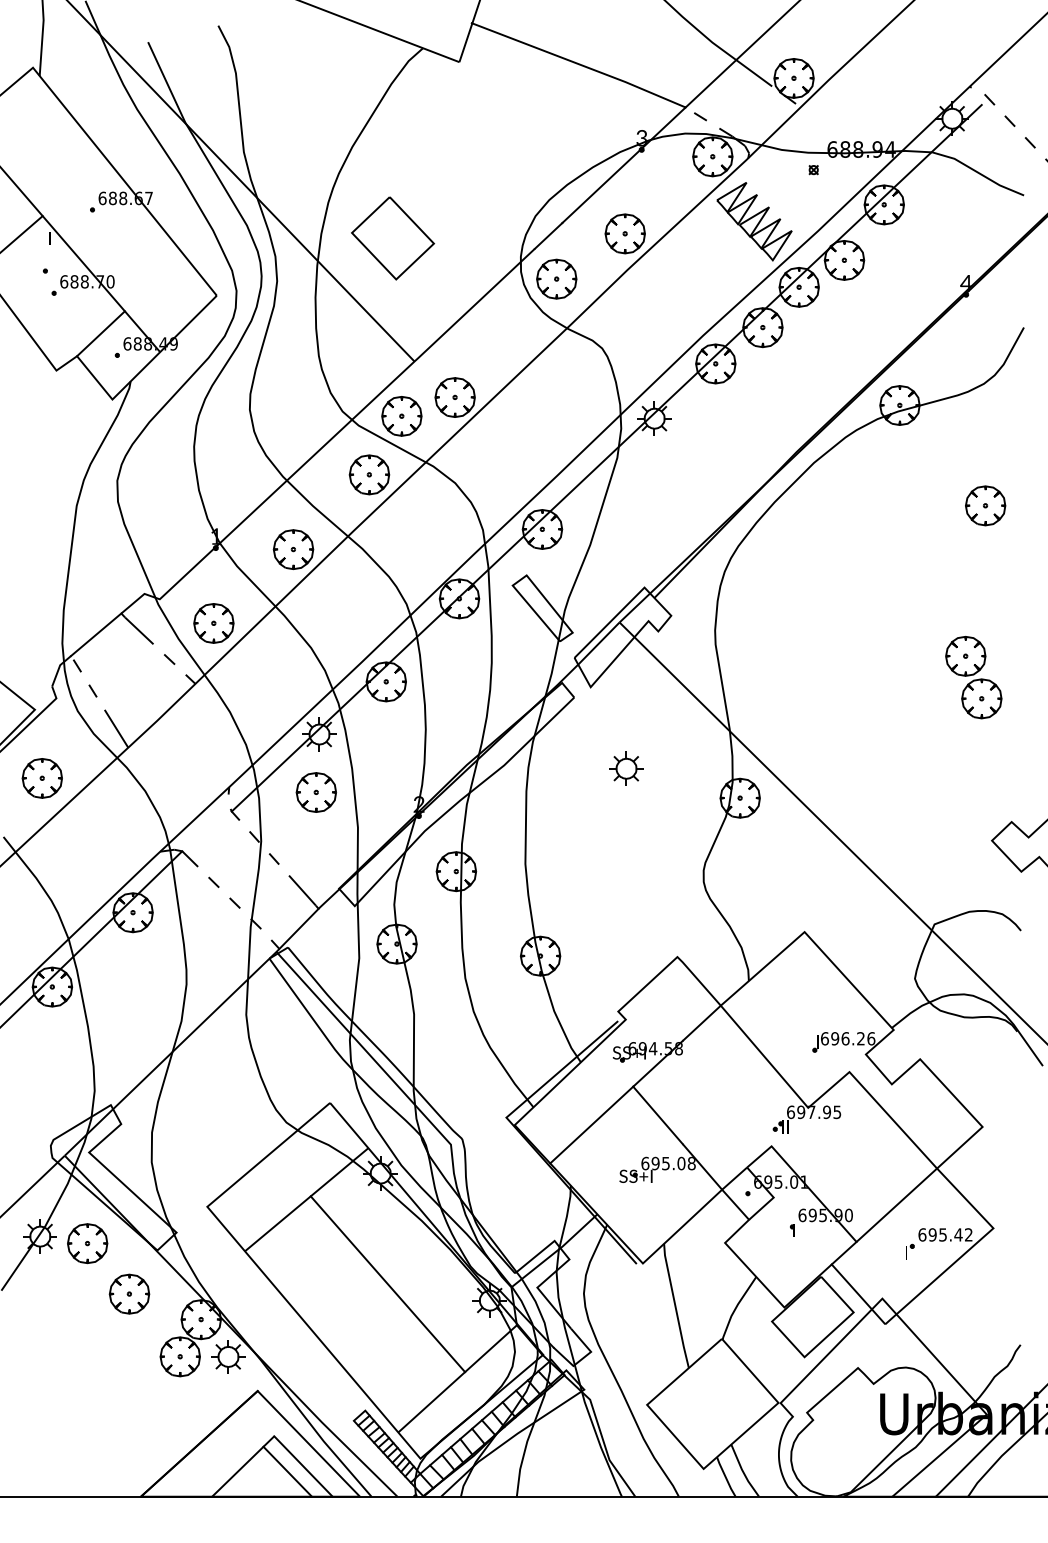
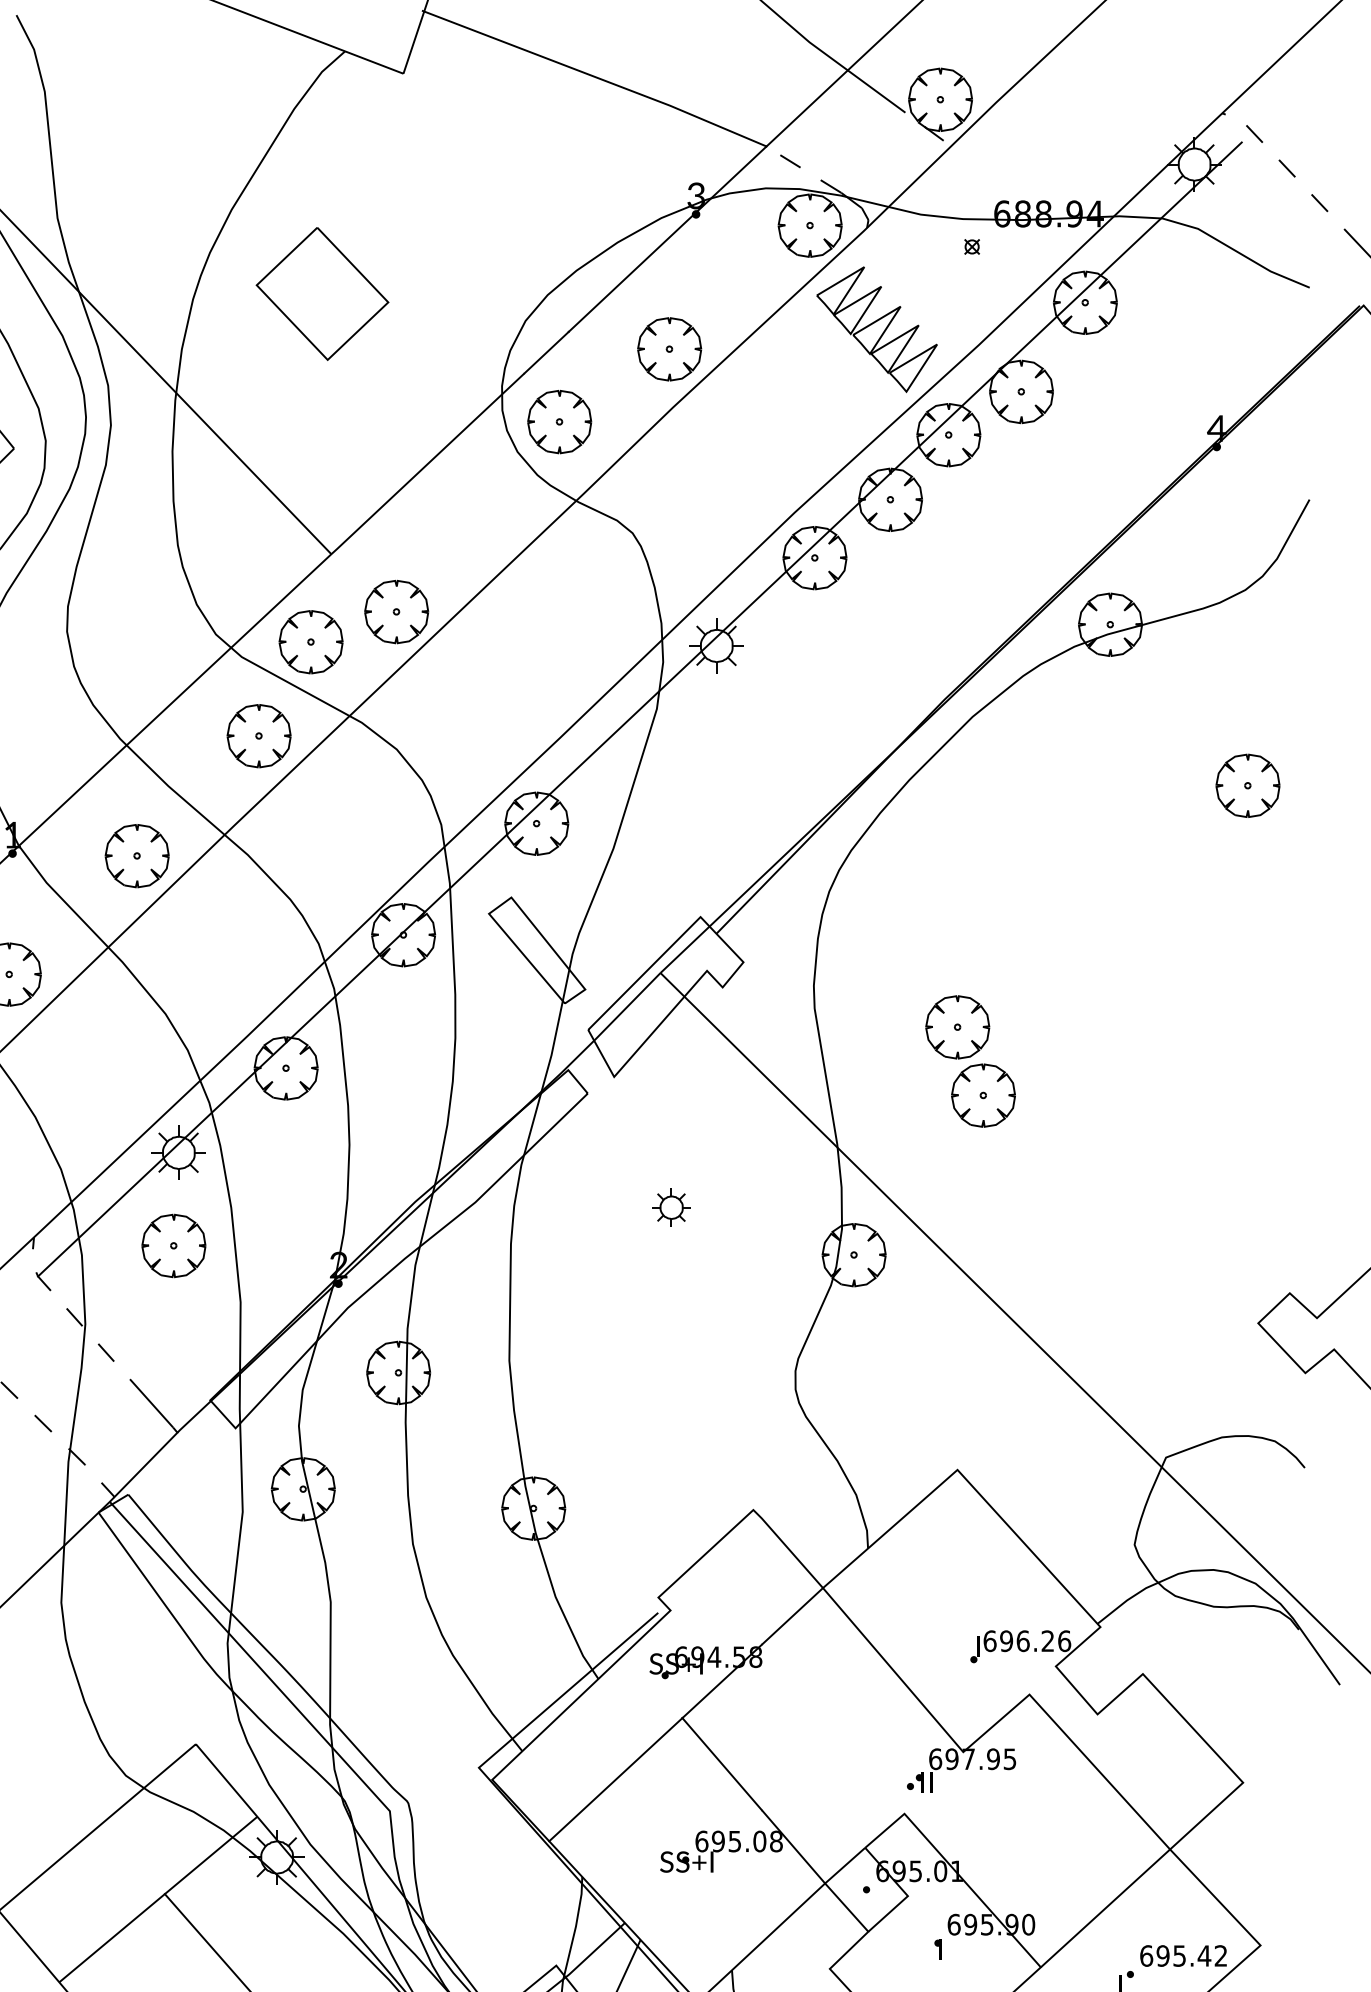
part: (393, 238) -> (323, 294), moved
part: (973, 677) -> (970, 1061), moved
part: (626, 768) -> (671, 1207), size x0.7

